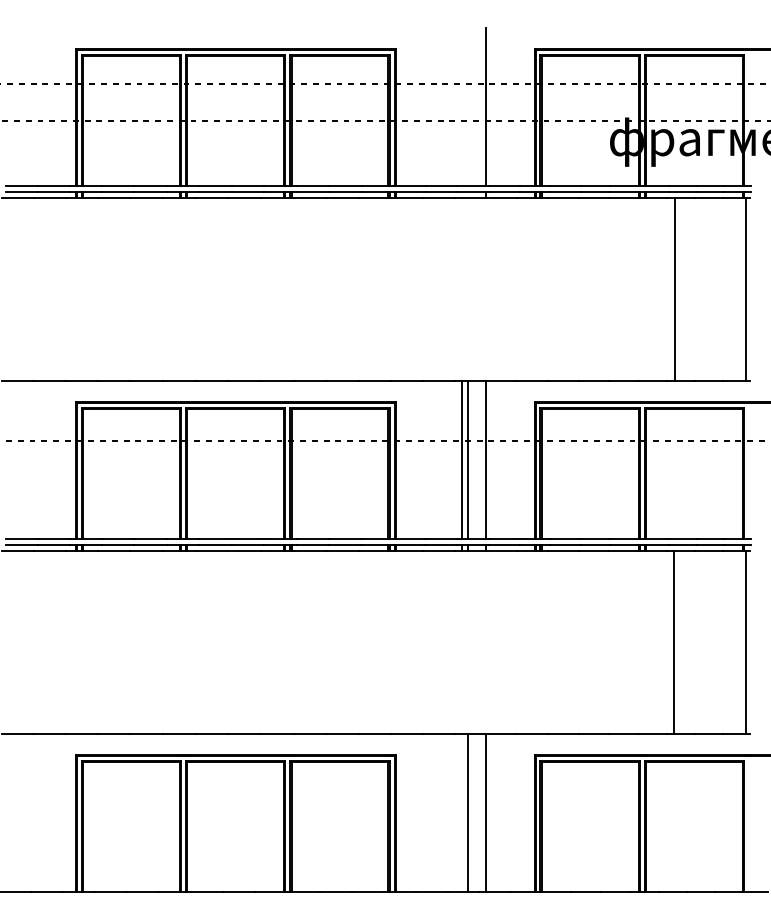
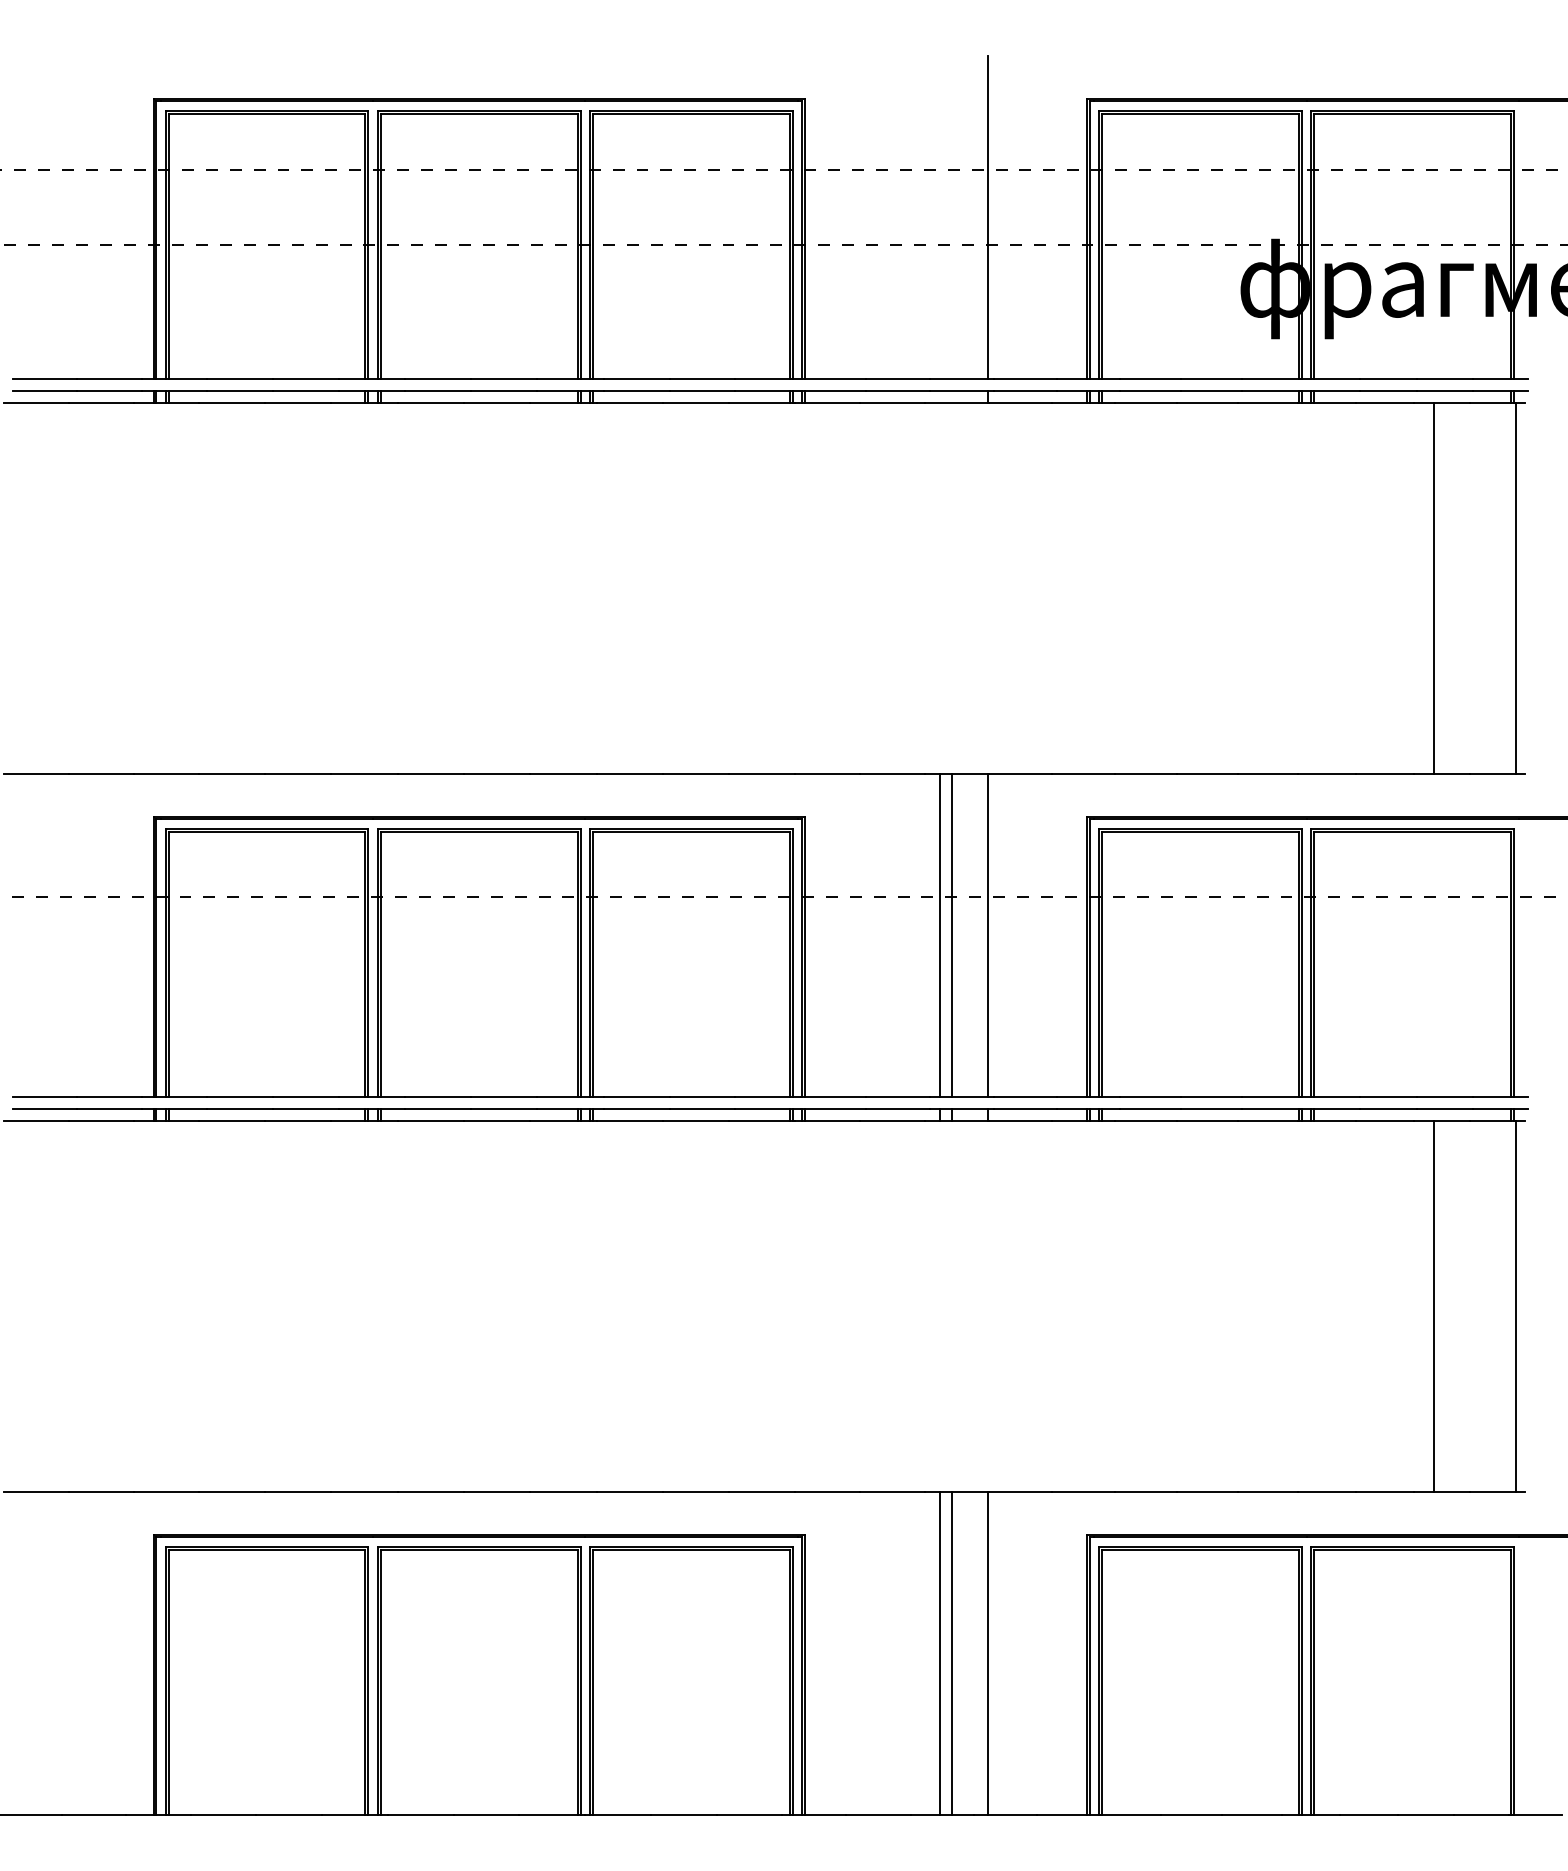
line: (674, 289) -> (1432, 588), moved
line: (673, 642) -> (1432, 1306), moved
line: (462, 812) -> (940, 1652), added

